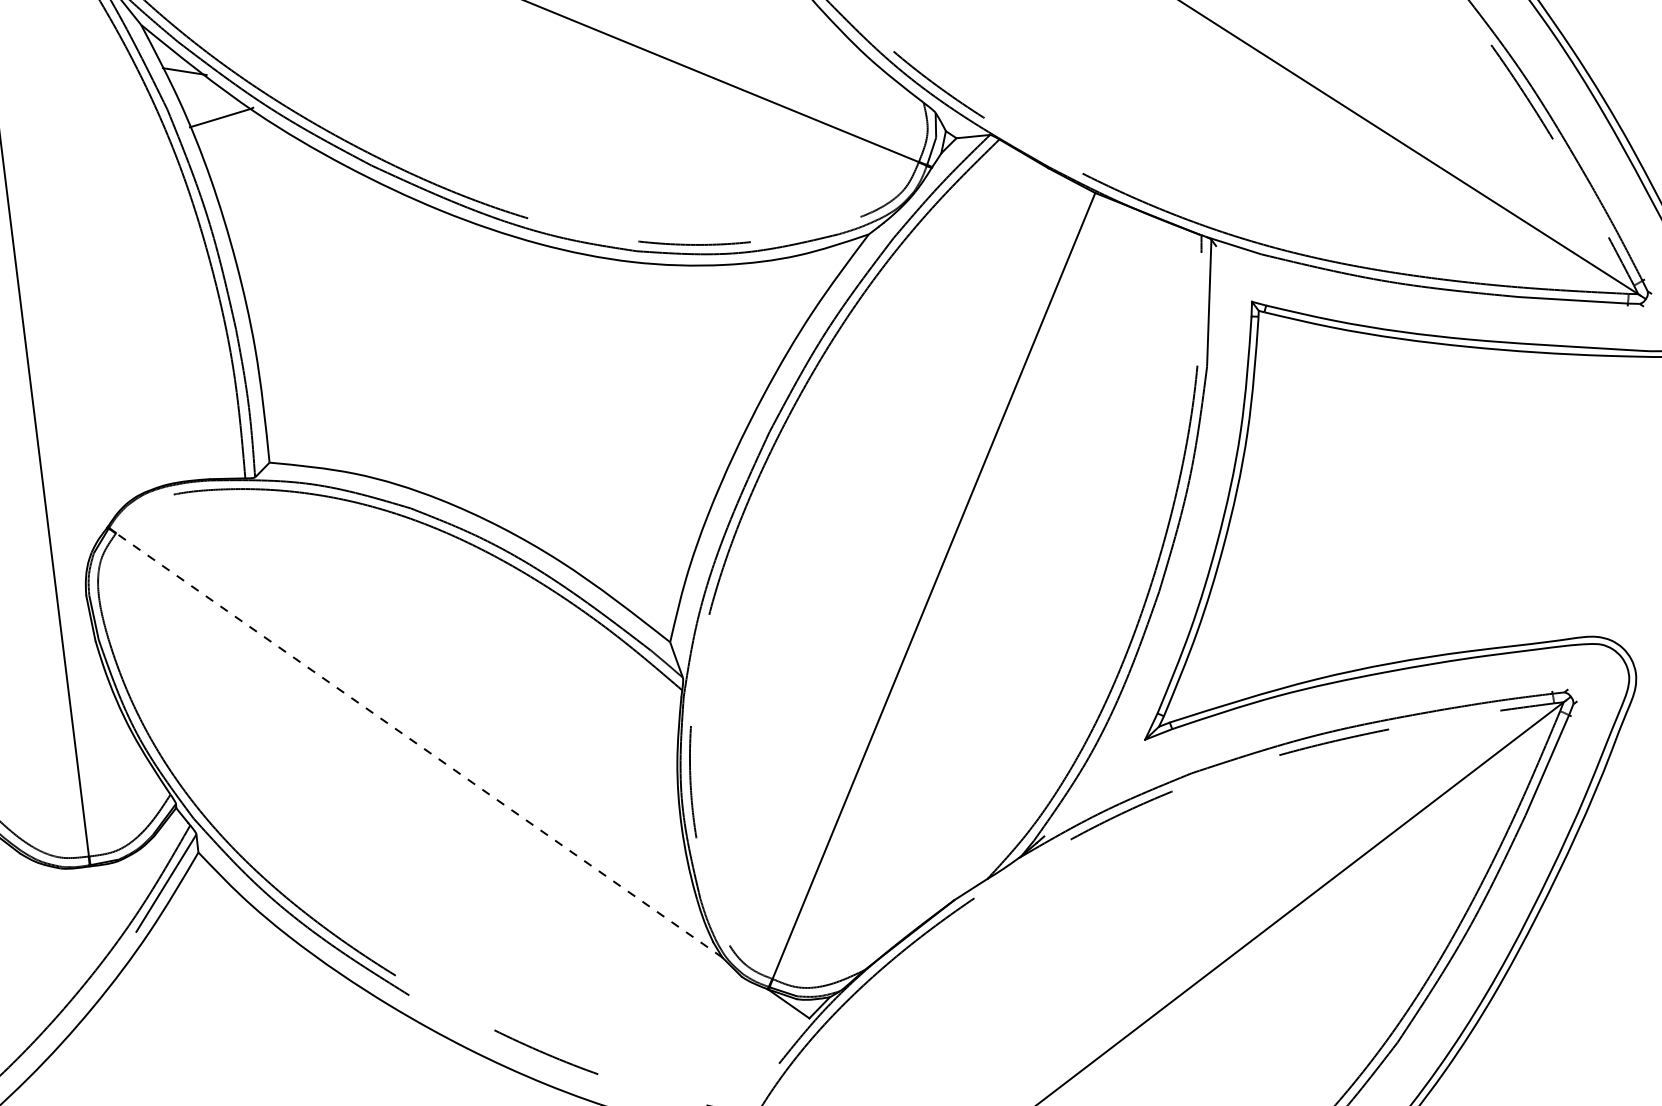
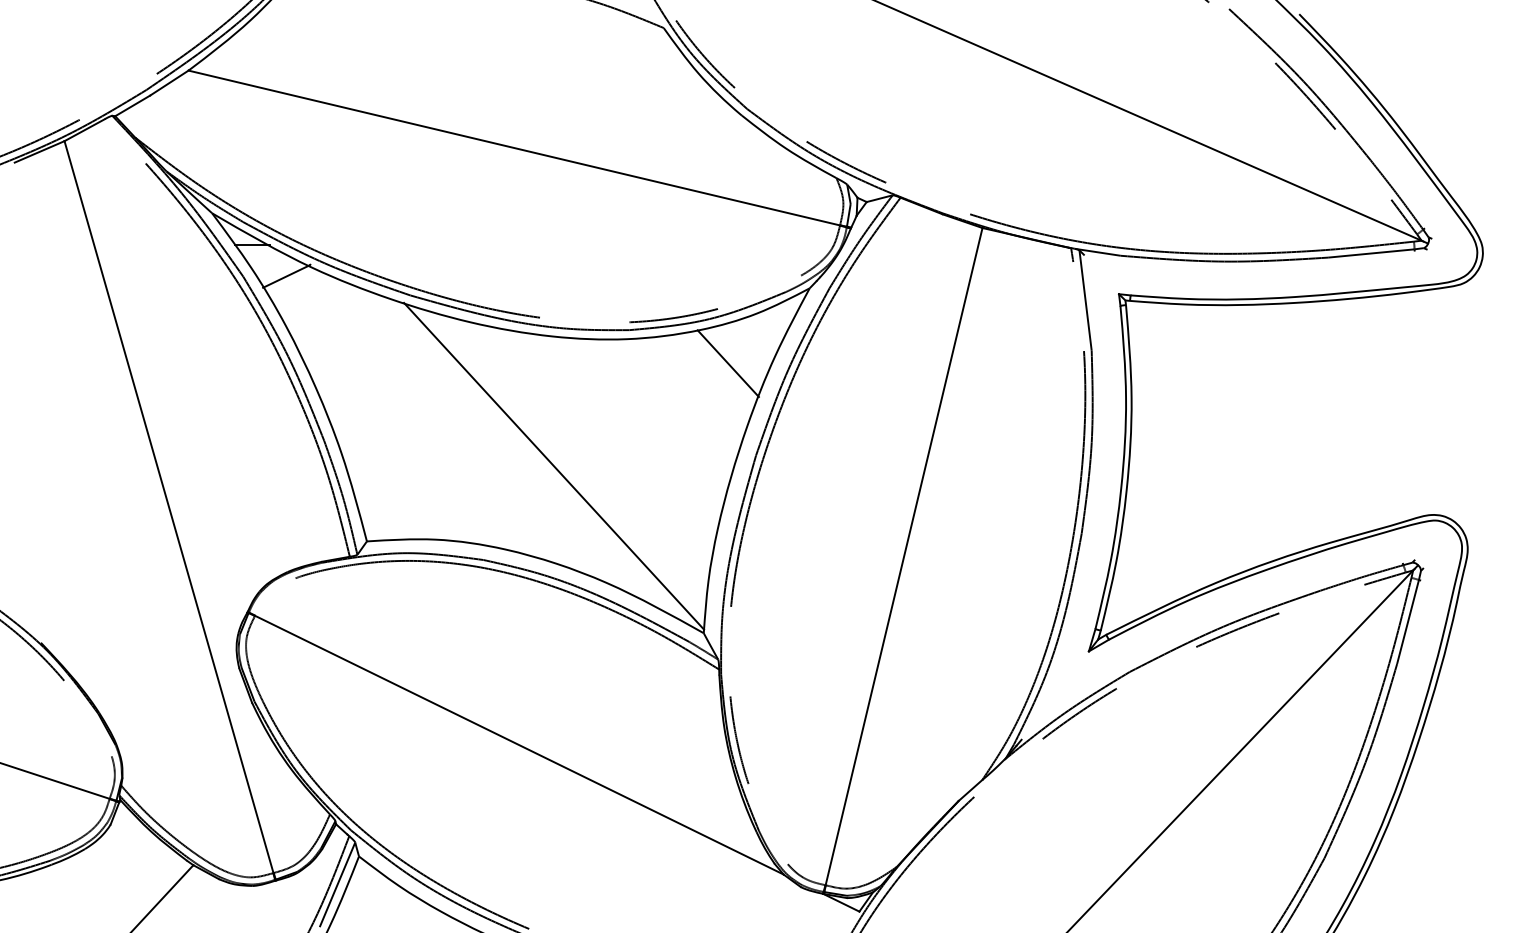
line: (752, 311) -> (727, 363), added
line: (517, 404) -> (554, 465), added
line: (418, 744) -> (518, 744), dashed -> solid

